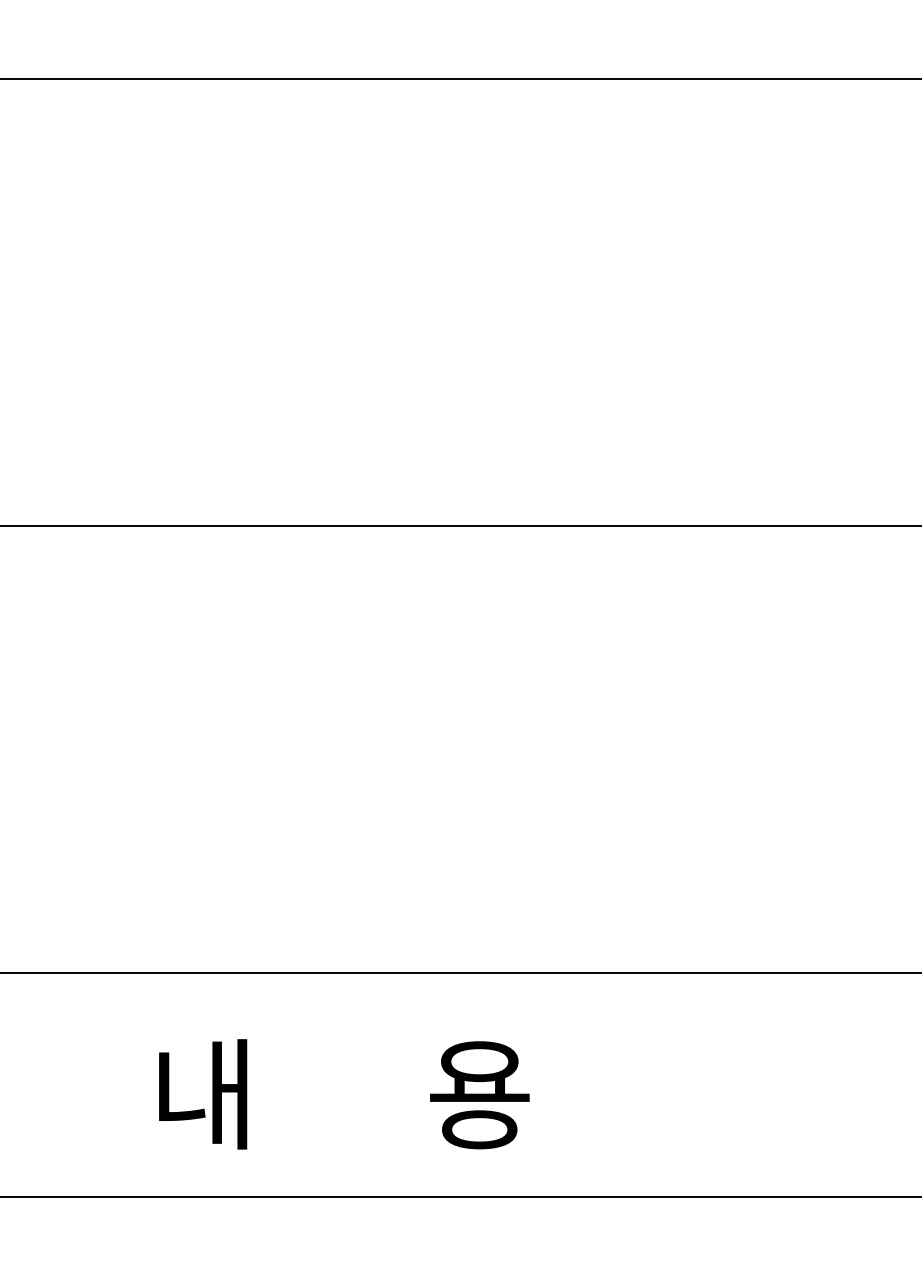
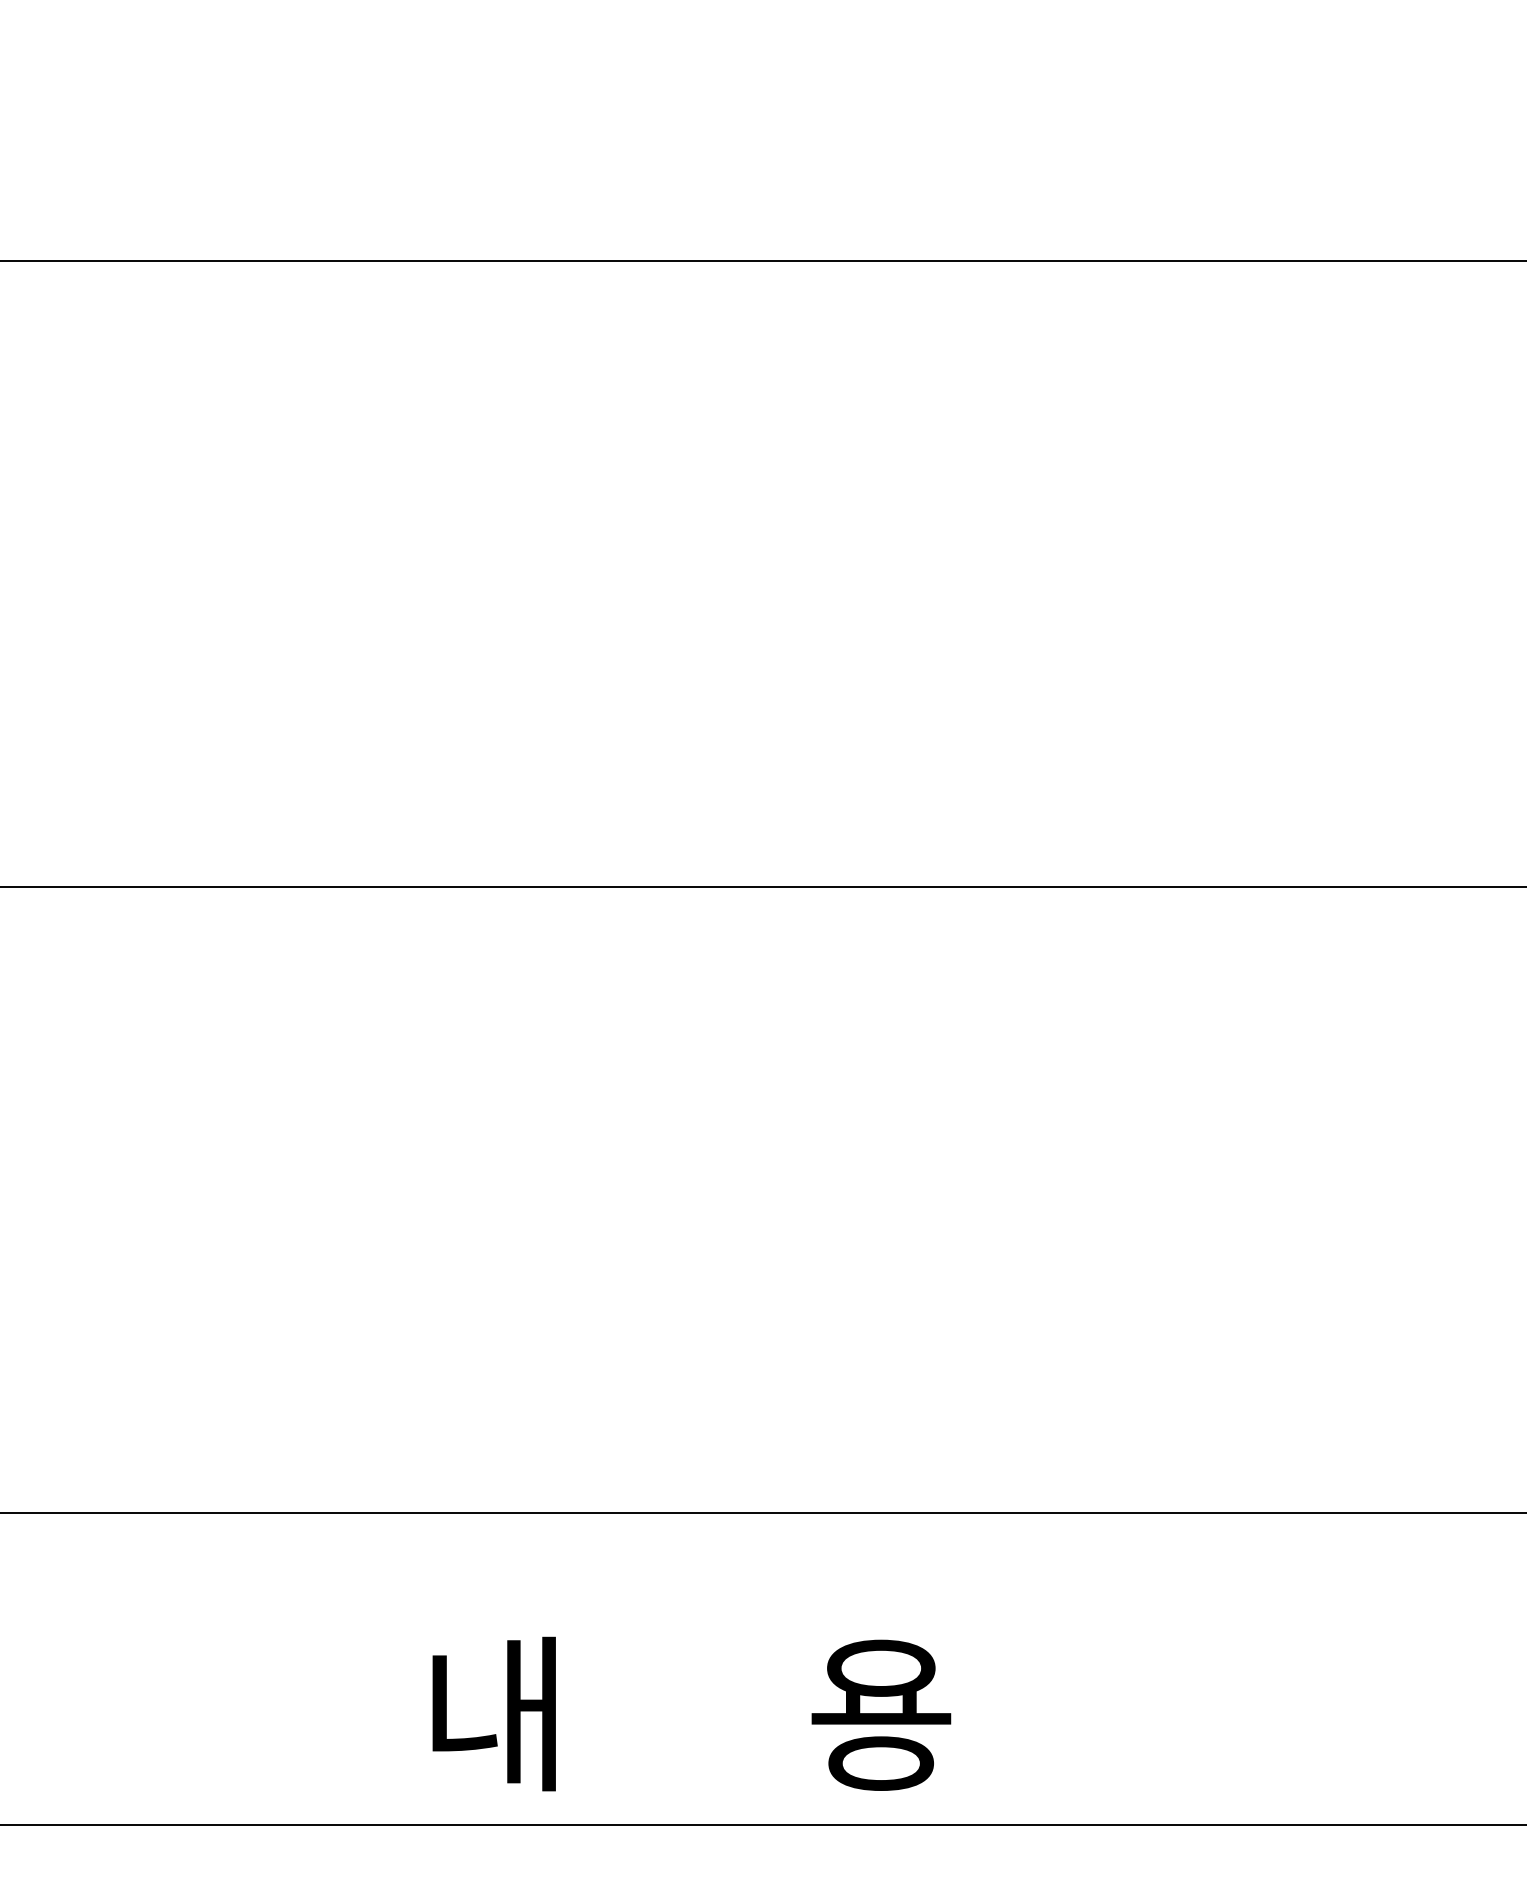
text: (344, 1093) -> (691, 1713), moved

